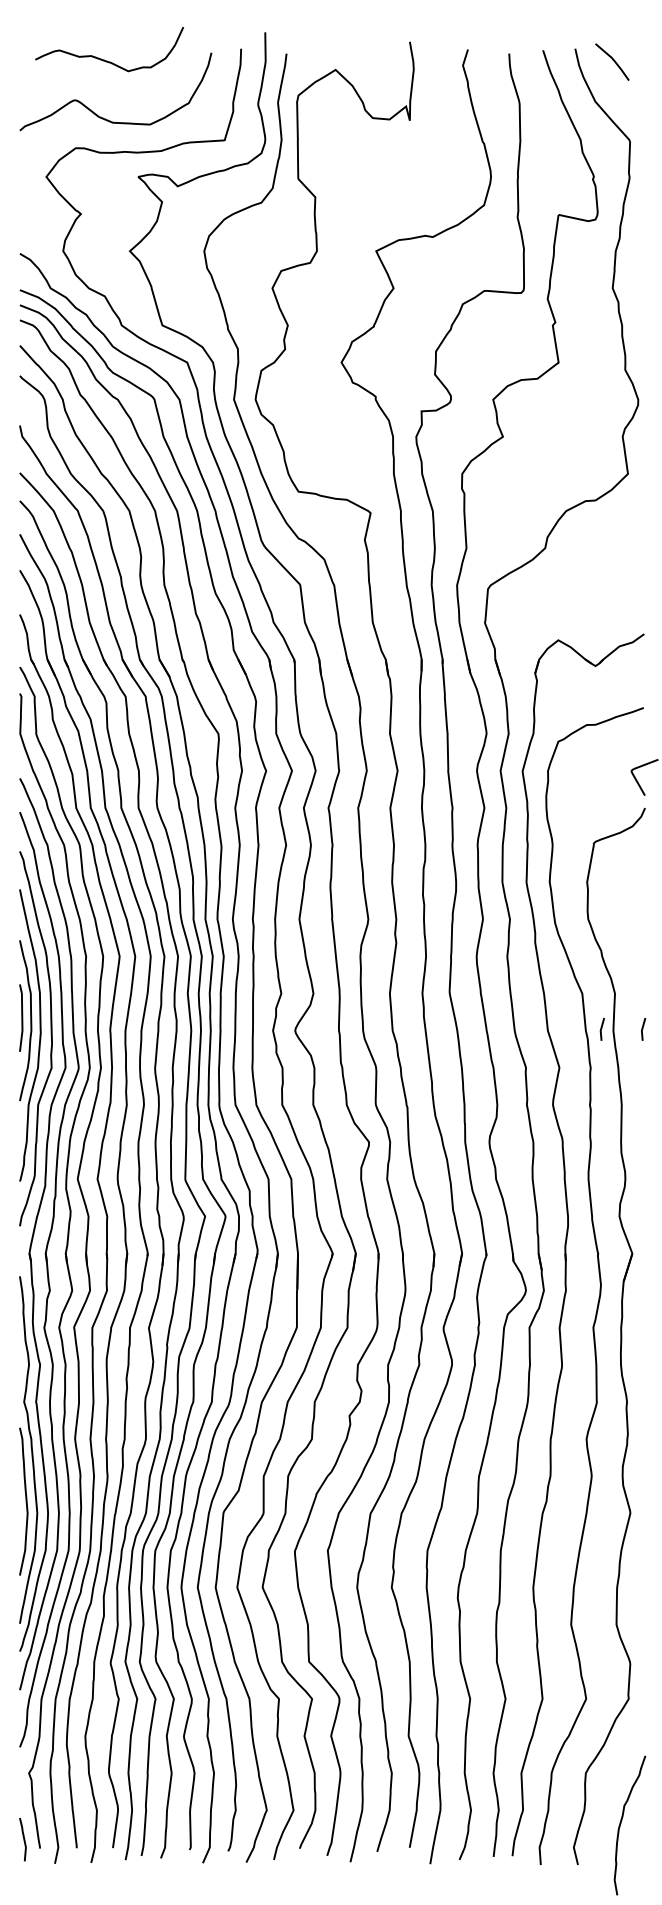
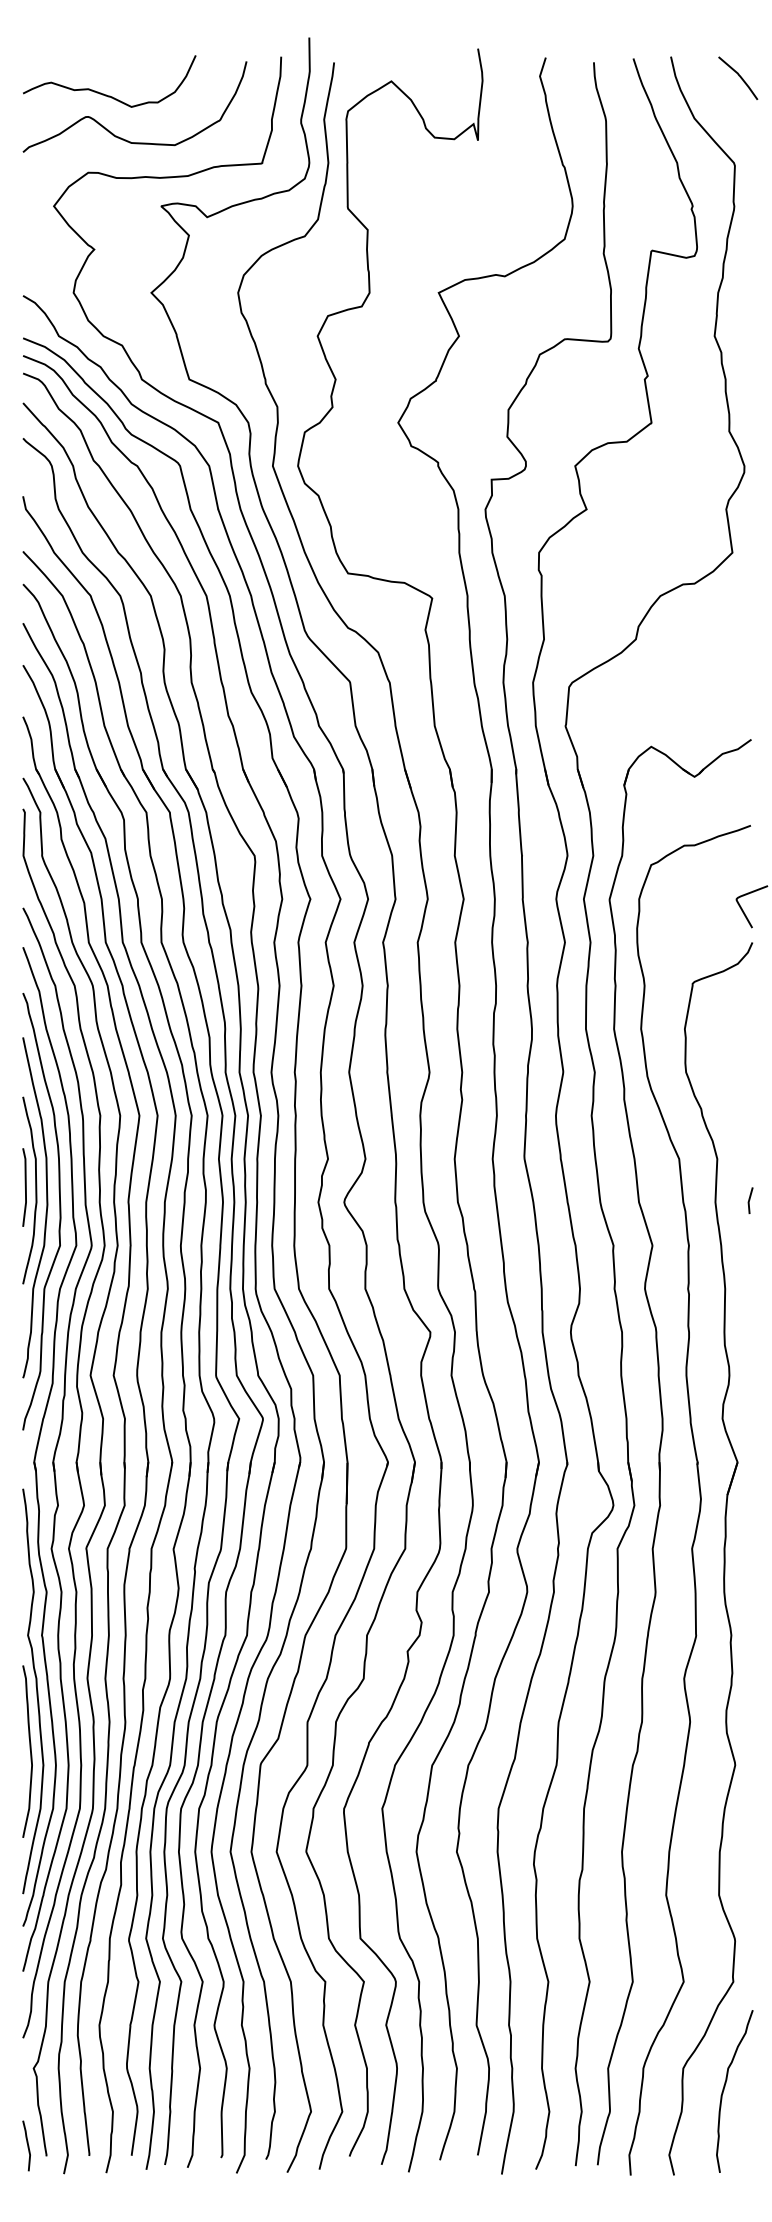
curve: (106, 60) -> (106, 94), moved
curve: (612, 60) -> (738, 76), moved
line: (602, 1029) -> (702, 1200), removed
curve: (622, 1822) -> (725, 2087), moved

